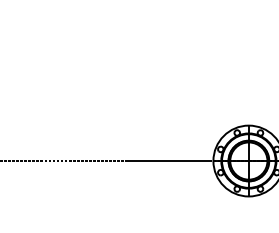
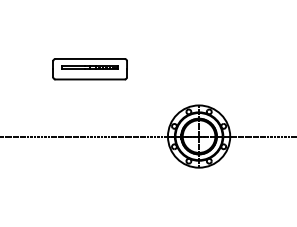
part: (124, 84) -> (89, 69), added

